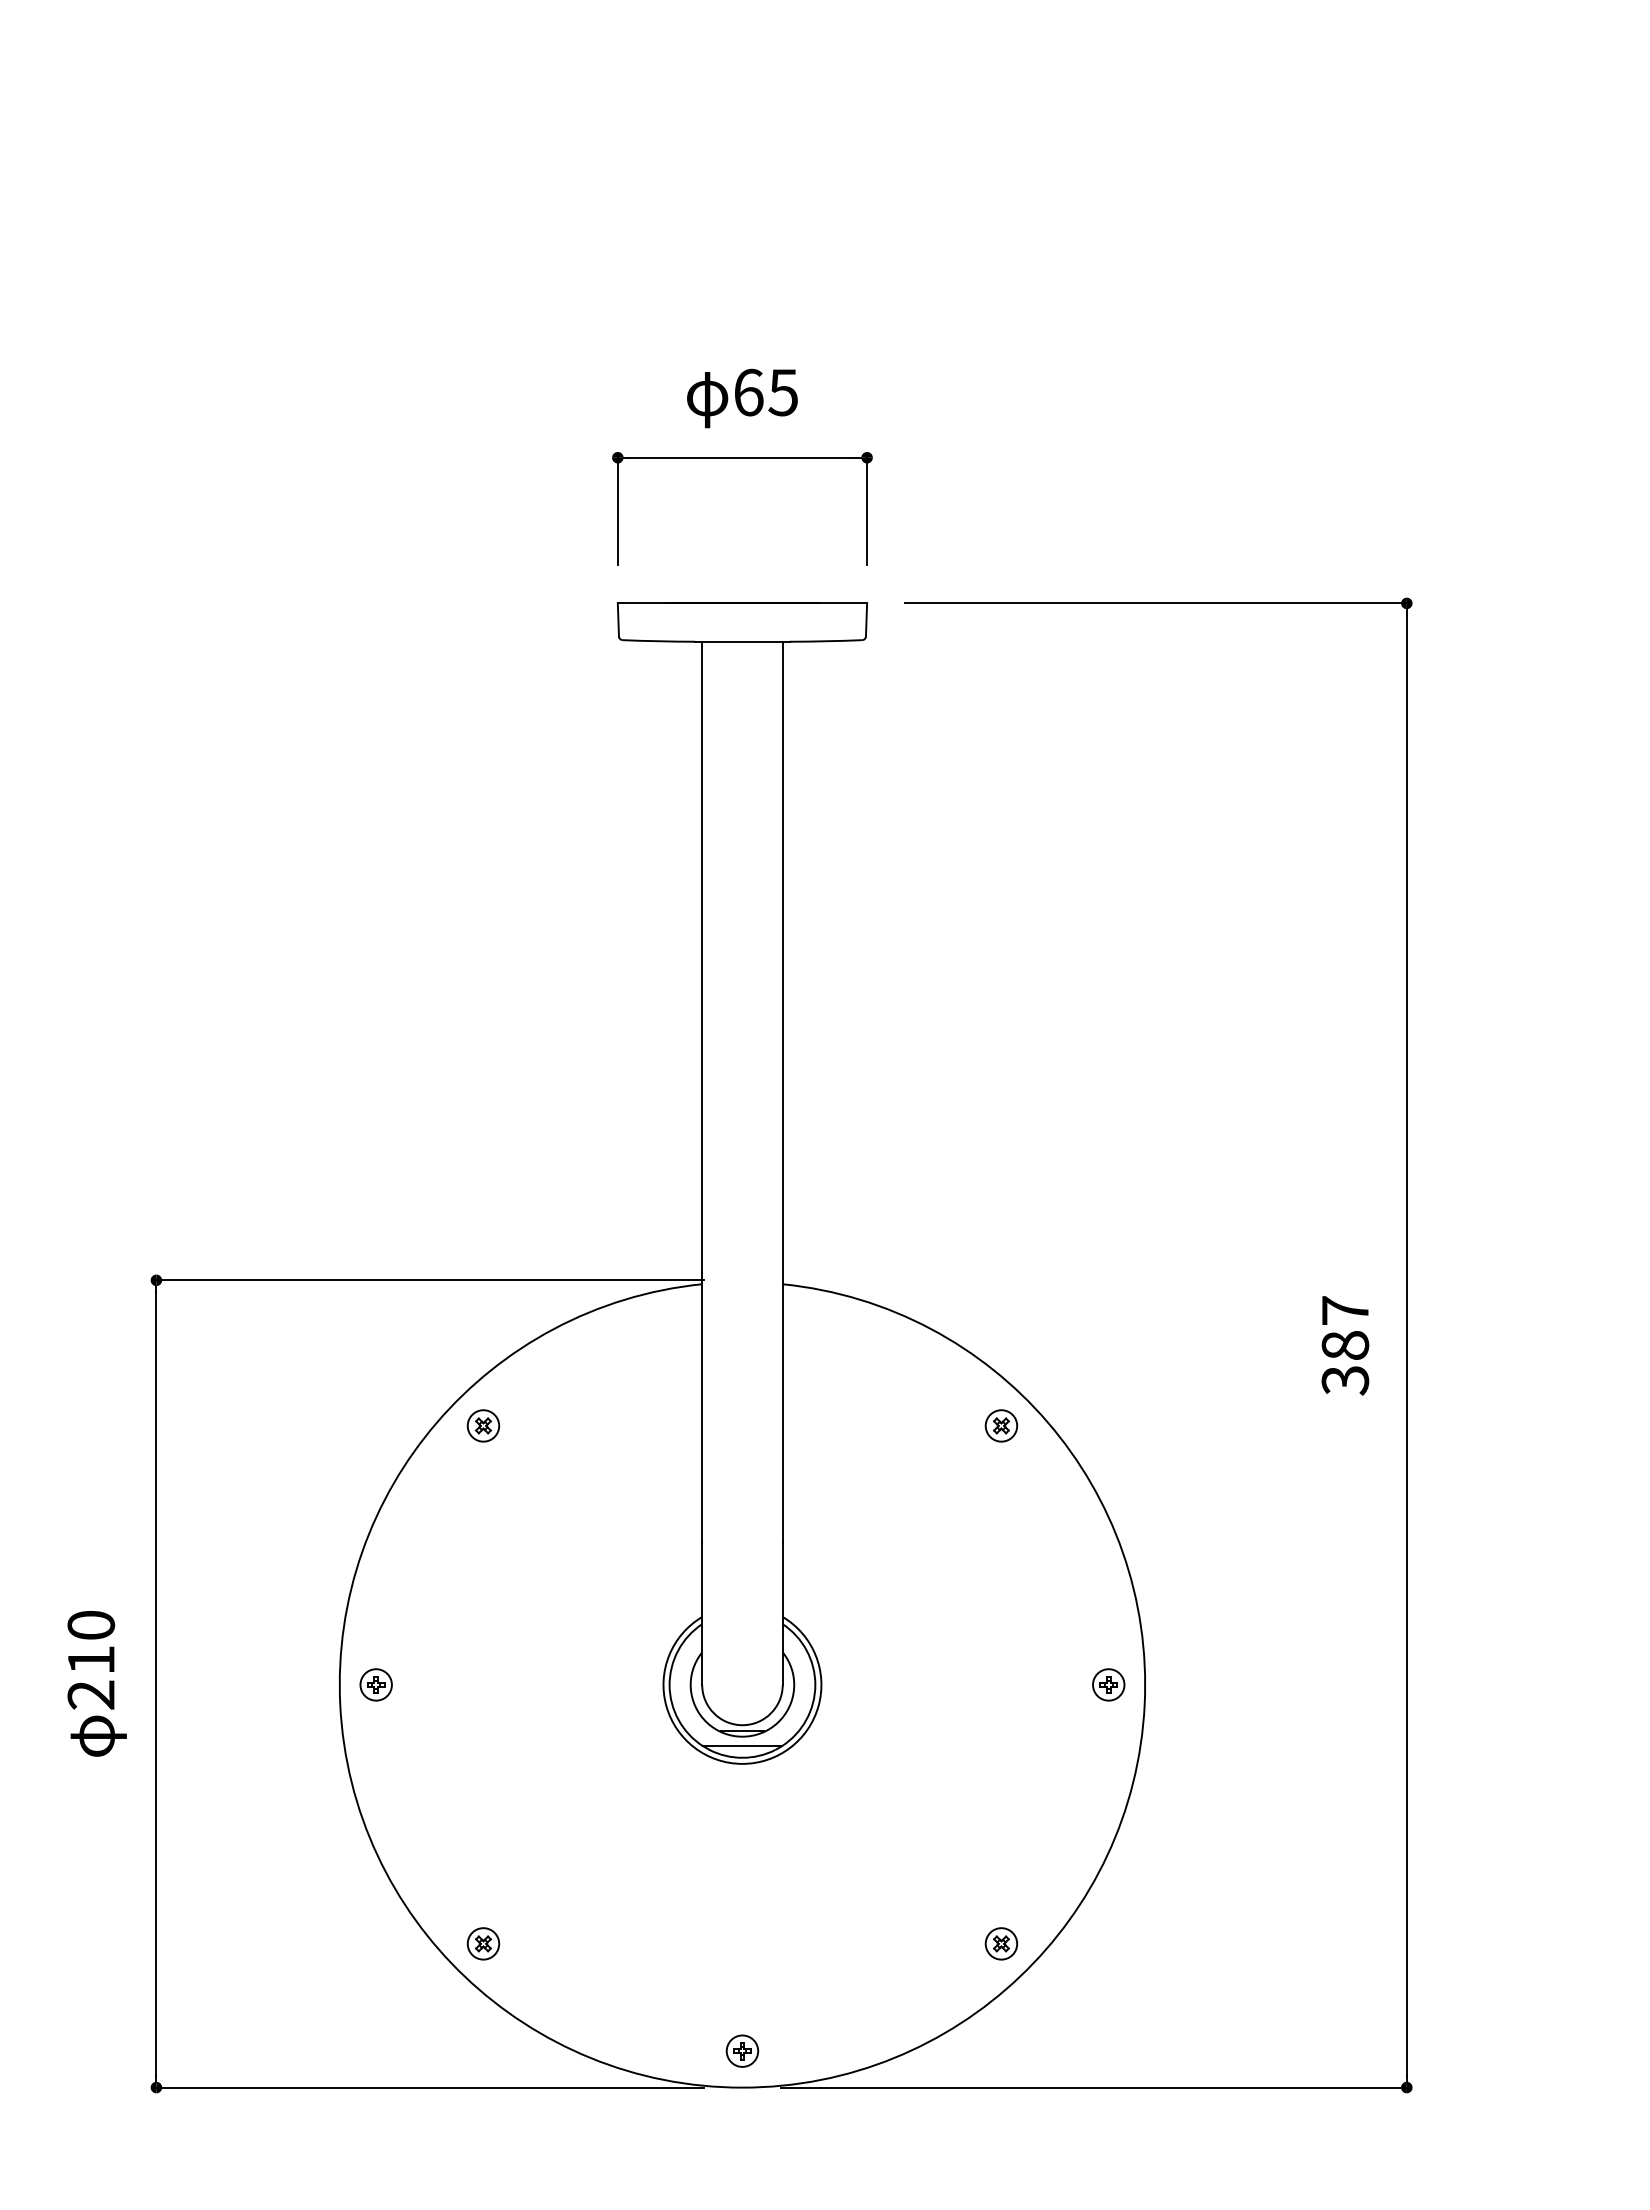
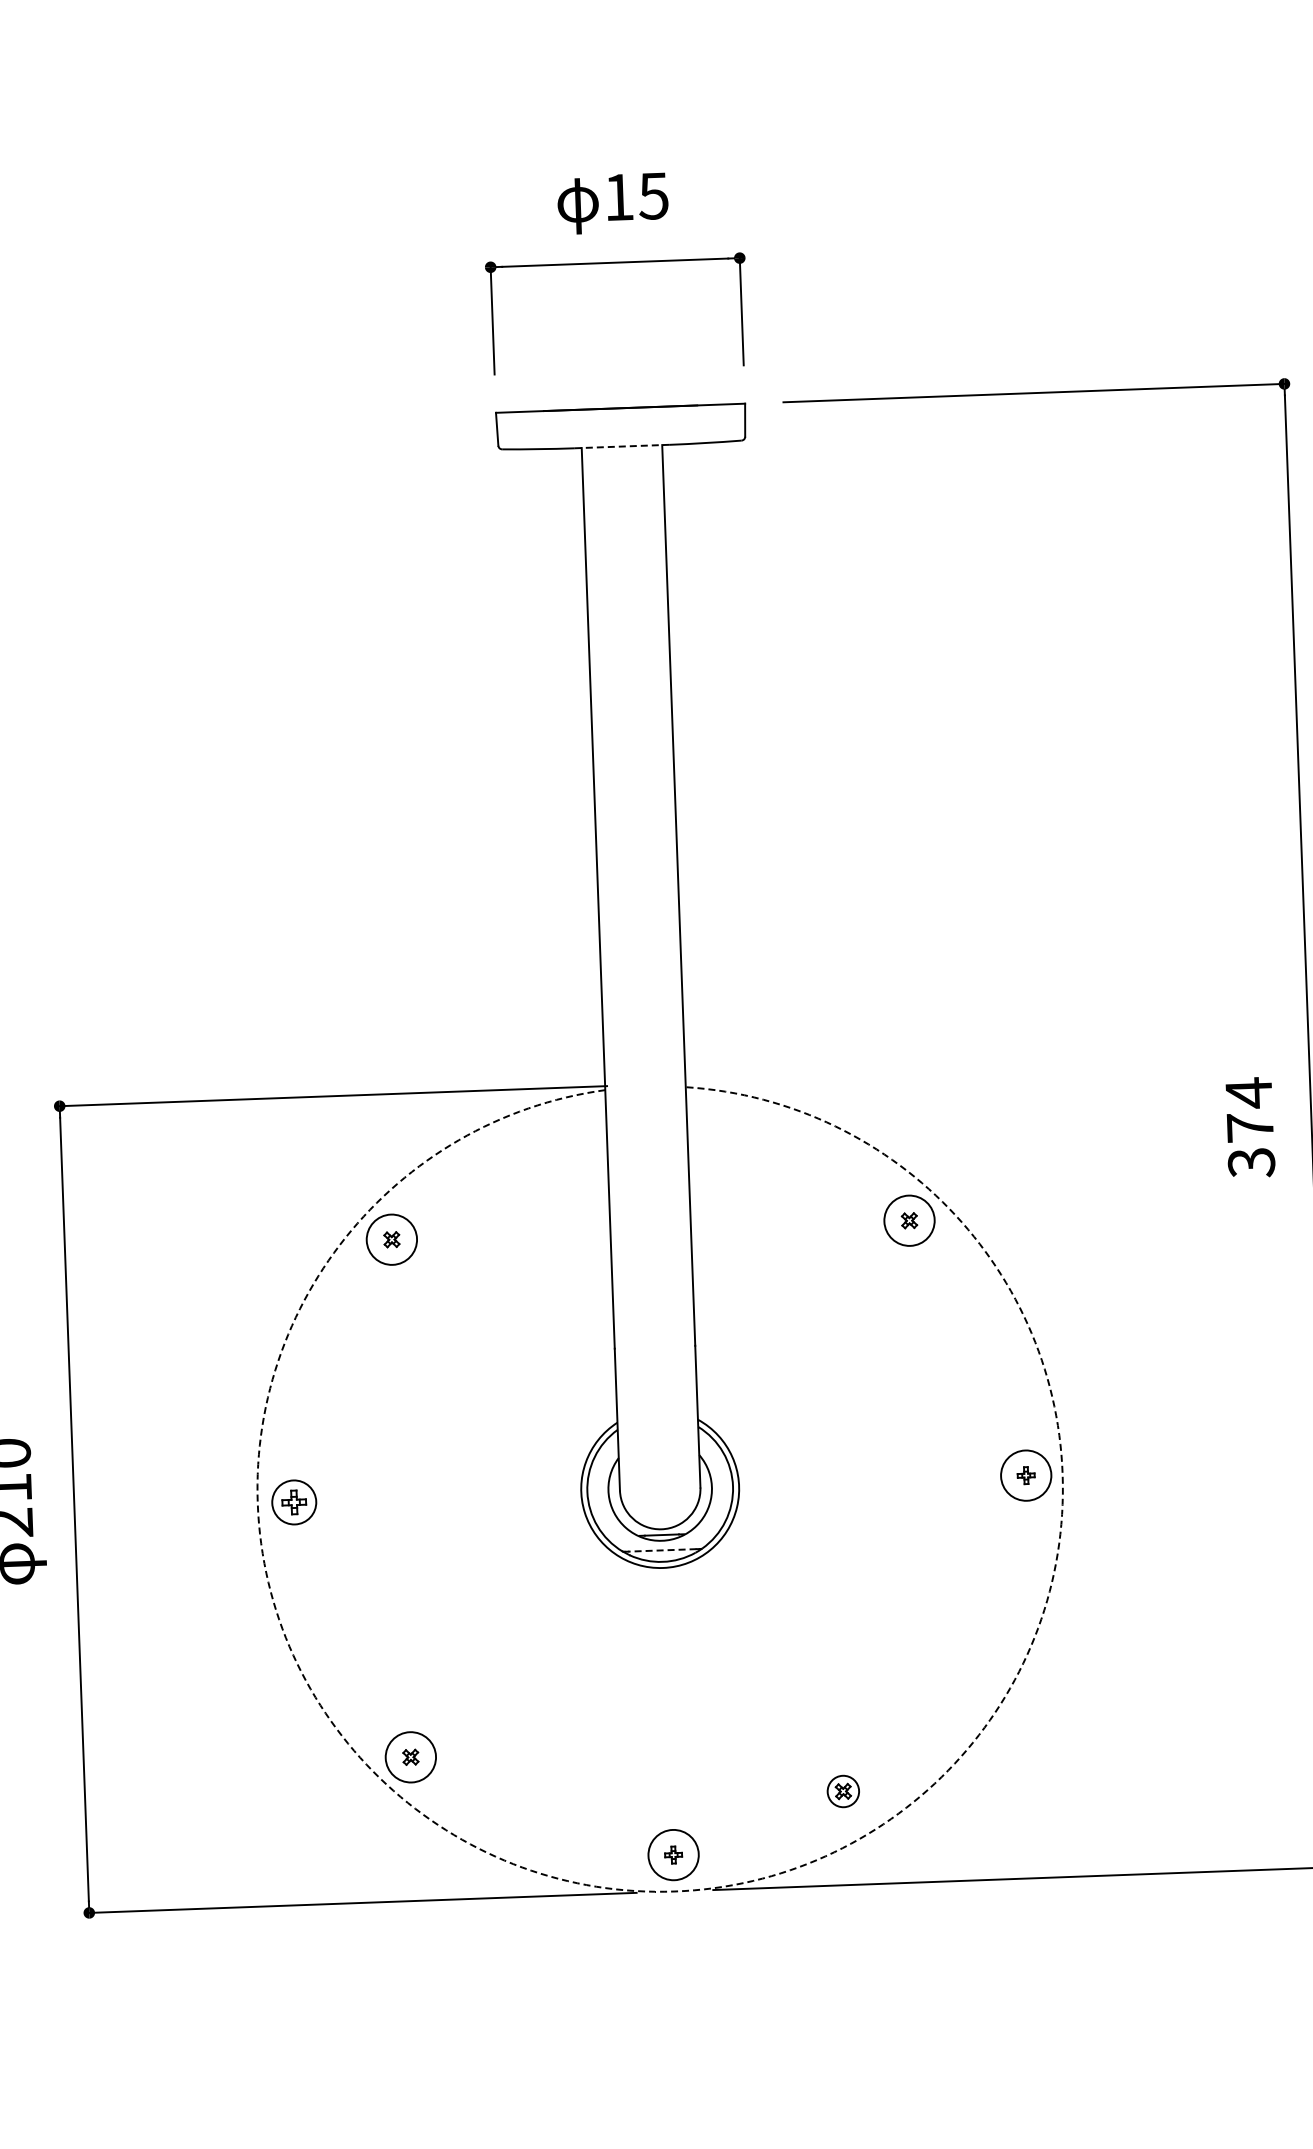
text: (749, 392) -> (619, 197), 65 -> 15
line: (742, 641) -> (621, 446), solid -> dashed
text: (1345, 1327) -> (1249, 1109), 387 -> 374
circle: (483, 1425) -> (391, 1239), size x1.6
circle: (1001, 1425) -> (909, 1220), size x1.6
part: (375, 1684) -> (293, 1502), size x1.4
circle: (1108, 1684) -> (1025, 1475), size x1.6
line: (741, 1746) -> (661, 1550), solid -> dashed
circle: (483, 1943) -> (410, 1756), size x1.6
part: (1001, 1943) -> (843, 1791), moved
circle: (742, 2050) -> (673, 1854), size x1.6
arc: (742, 2087) -> (674, 1891), solid -> dashed

